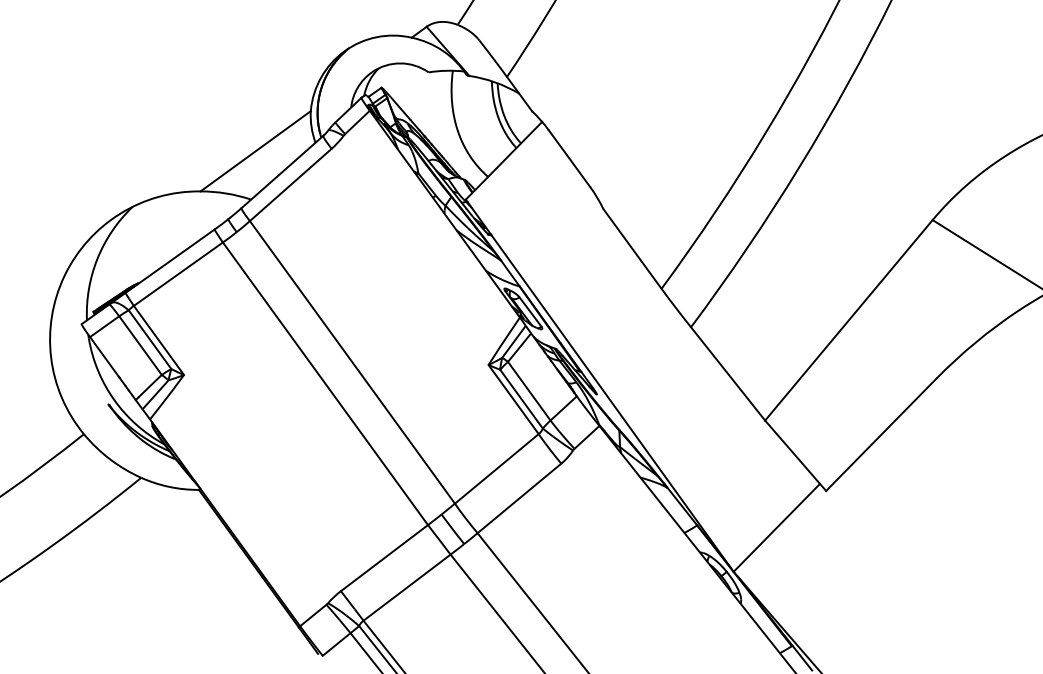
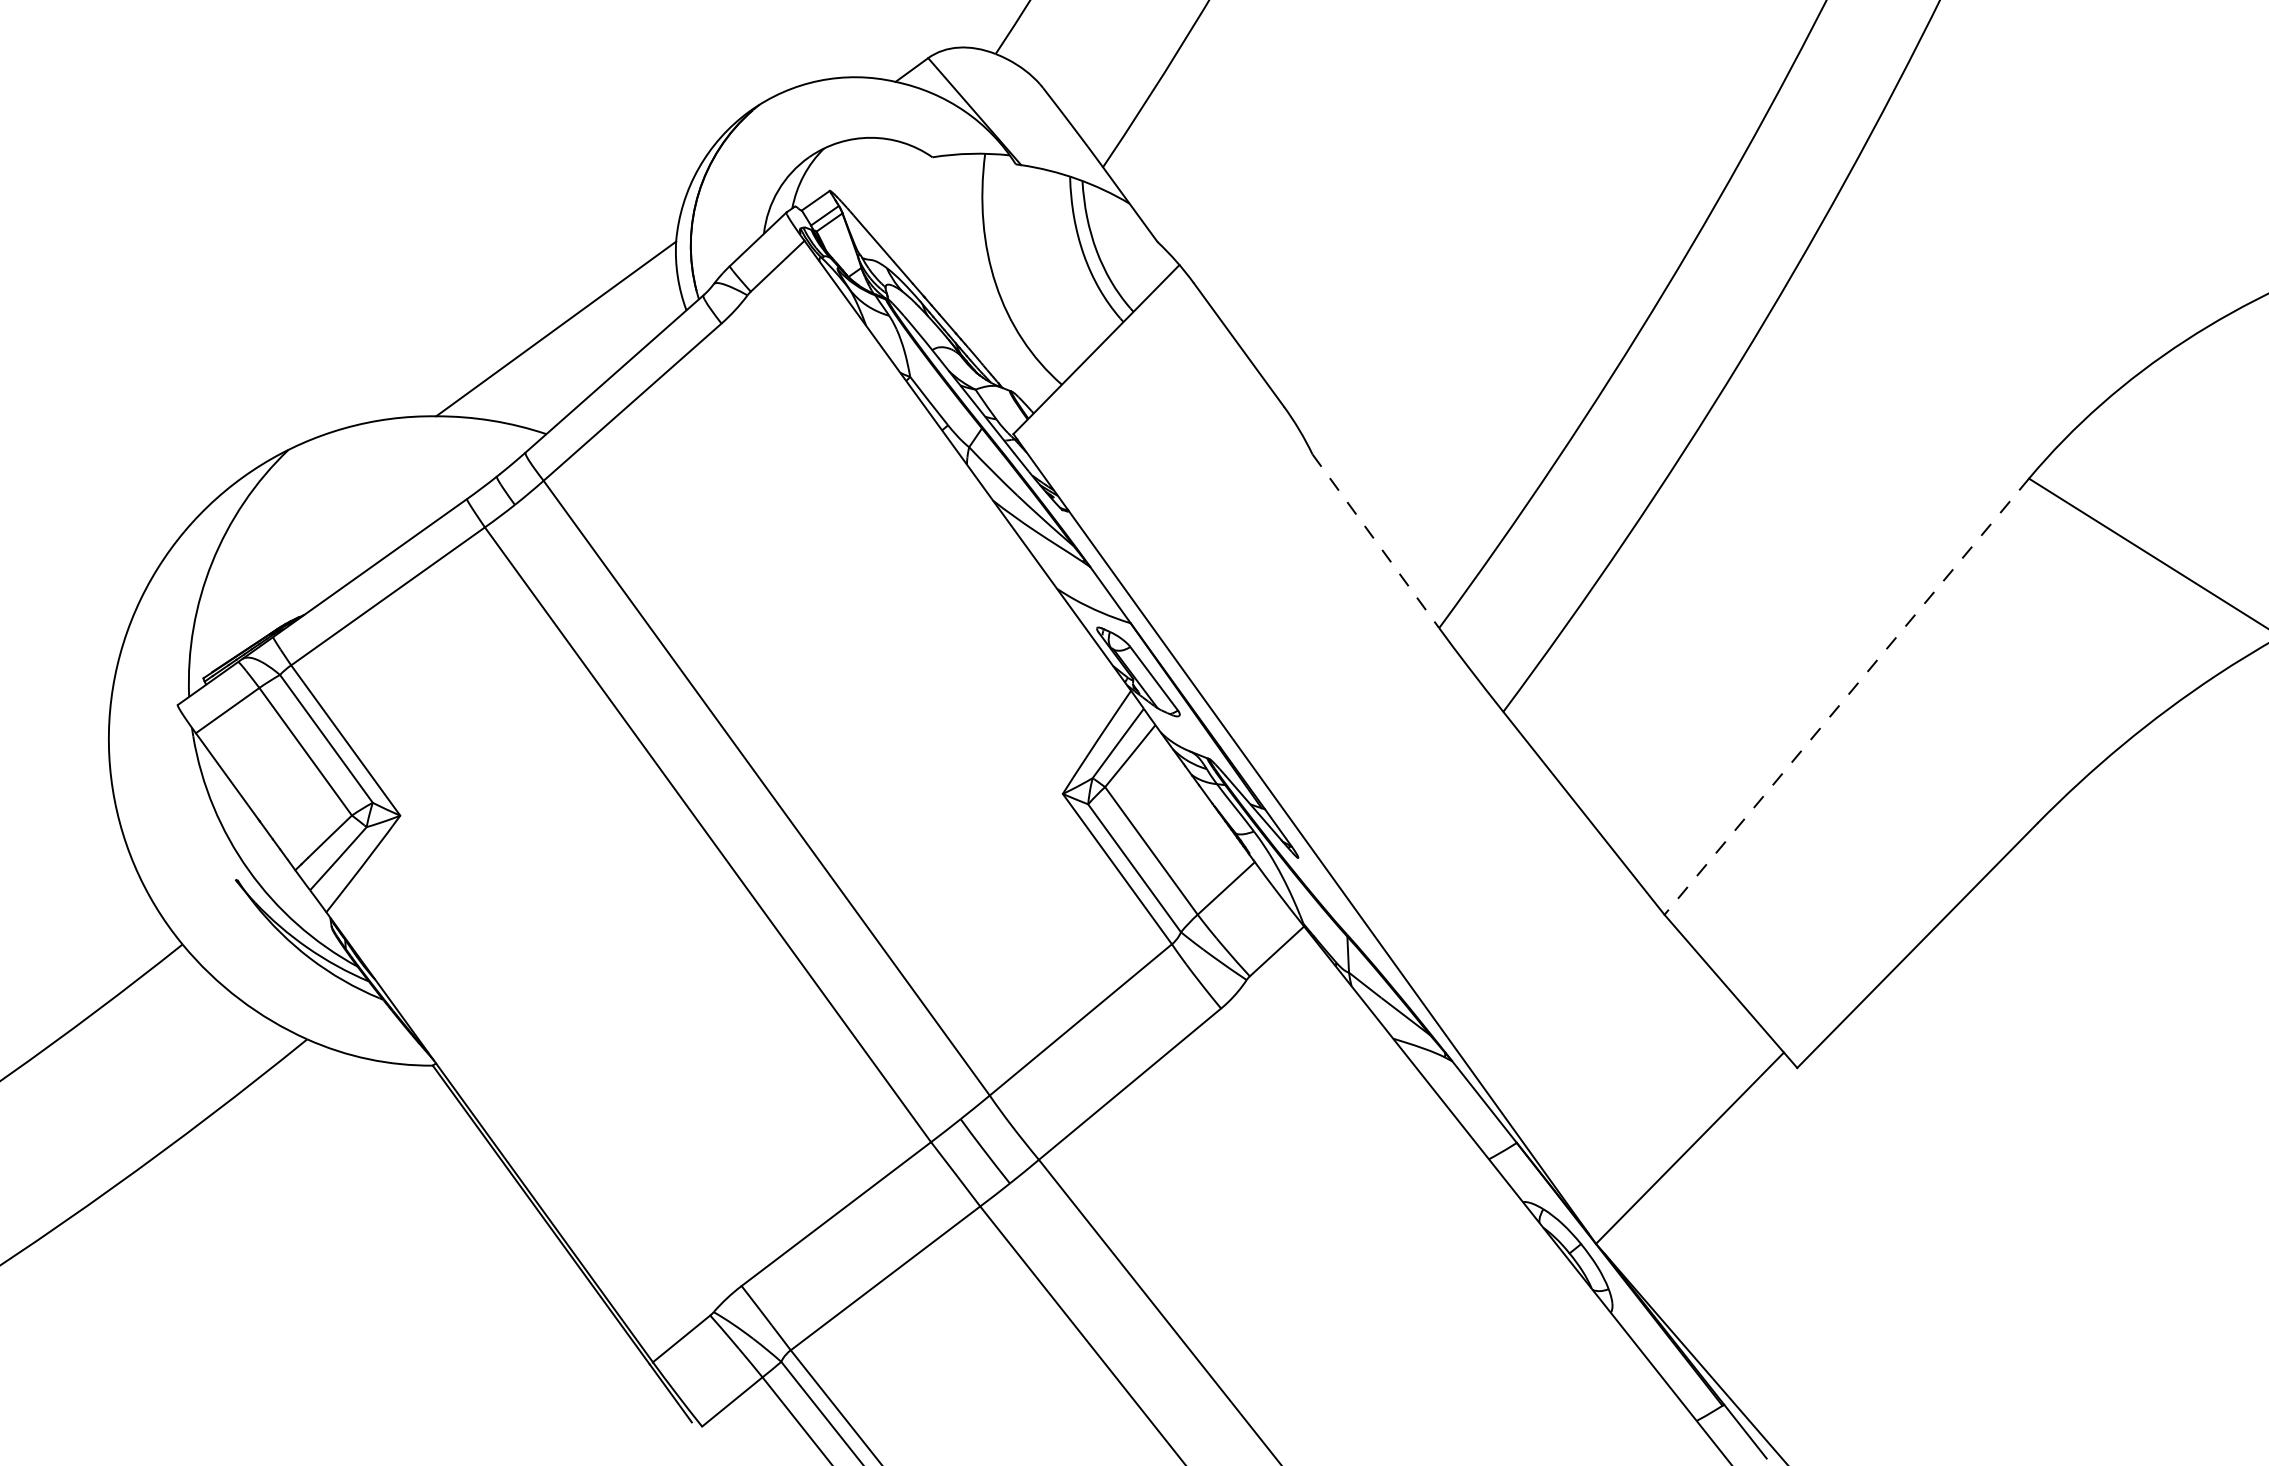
line: (632, 249) -> (1375, 542), solid -> dashed
line: (848, 320) -> (1845, 697), solid -> dashed

